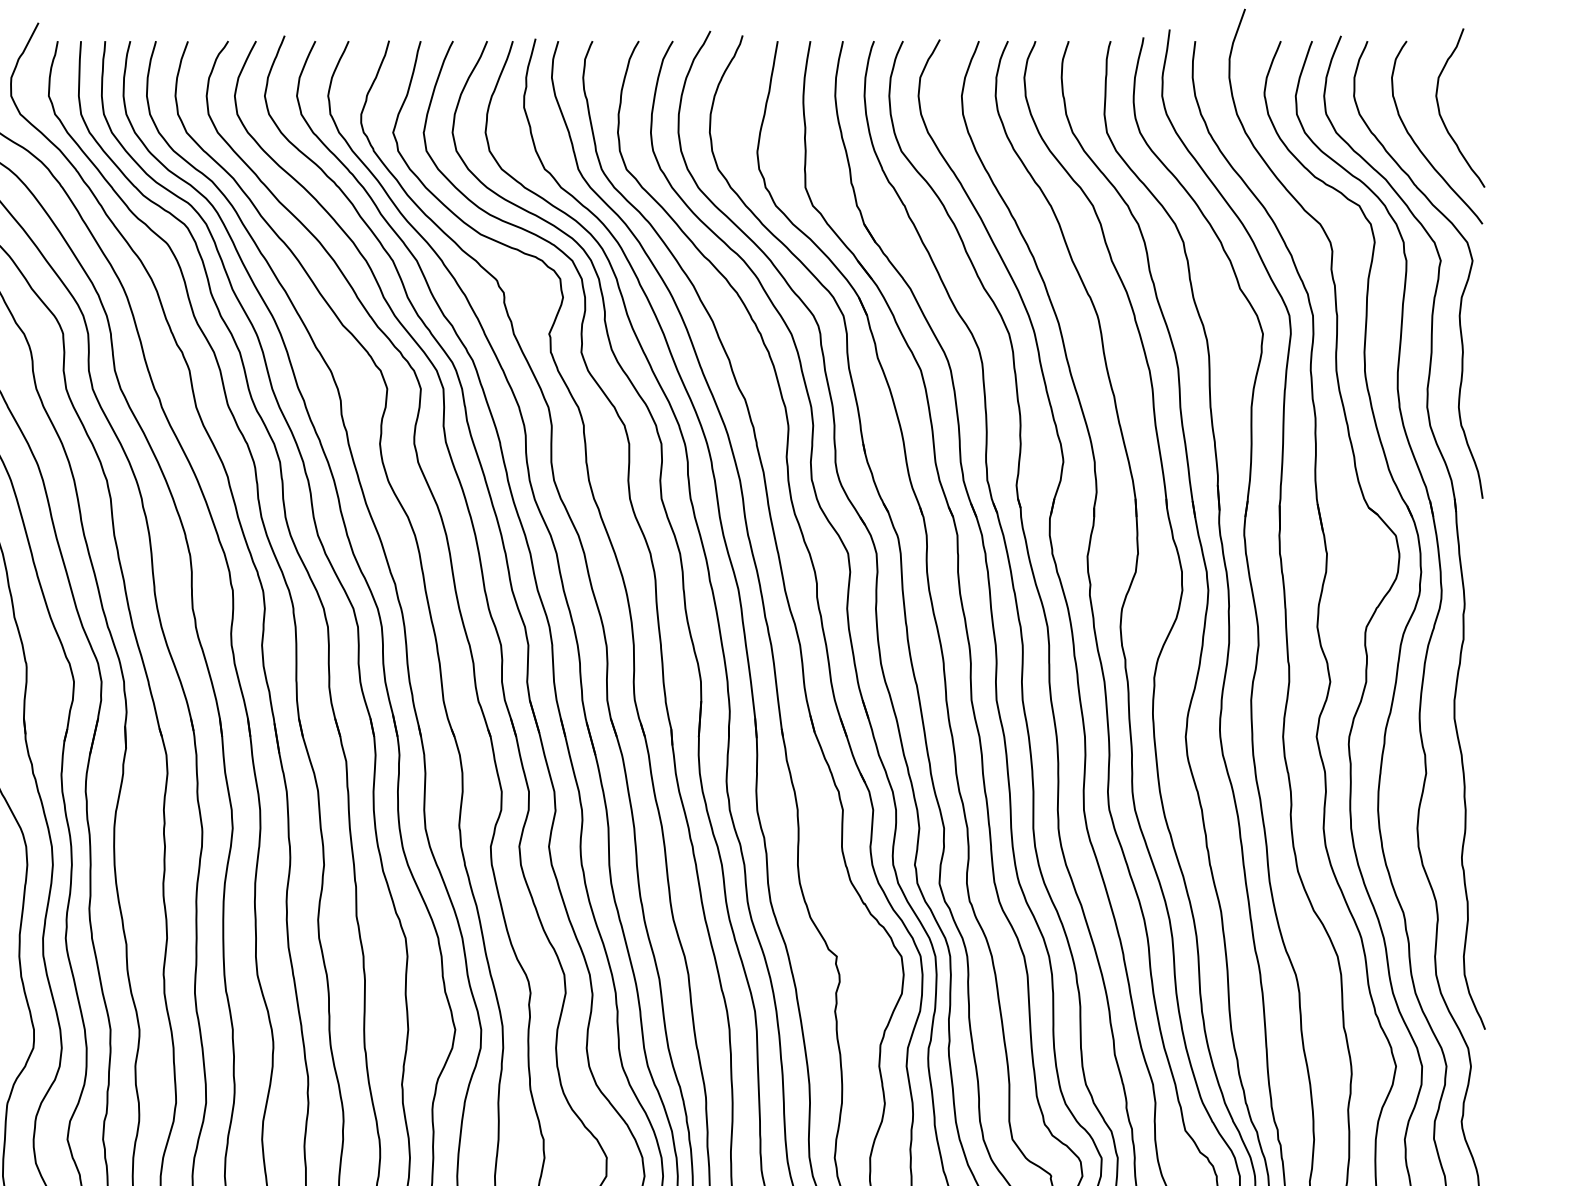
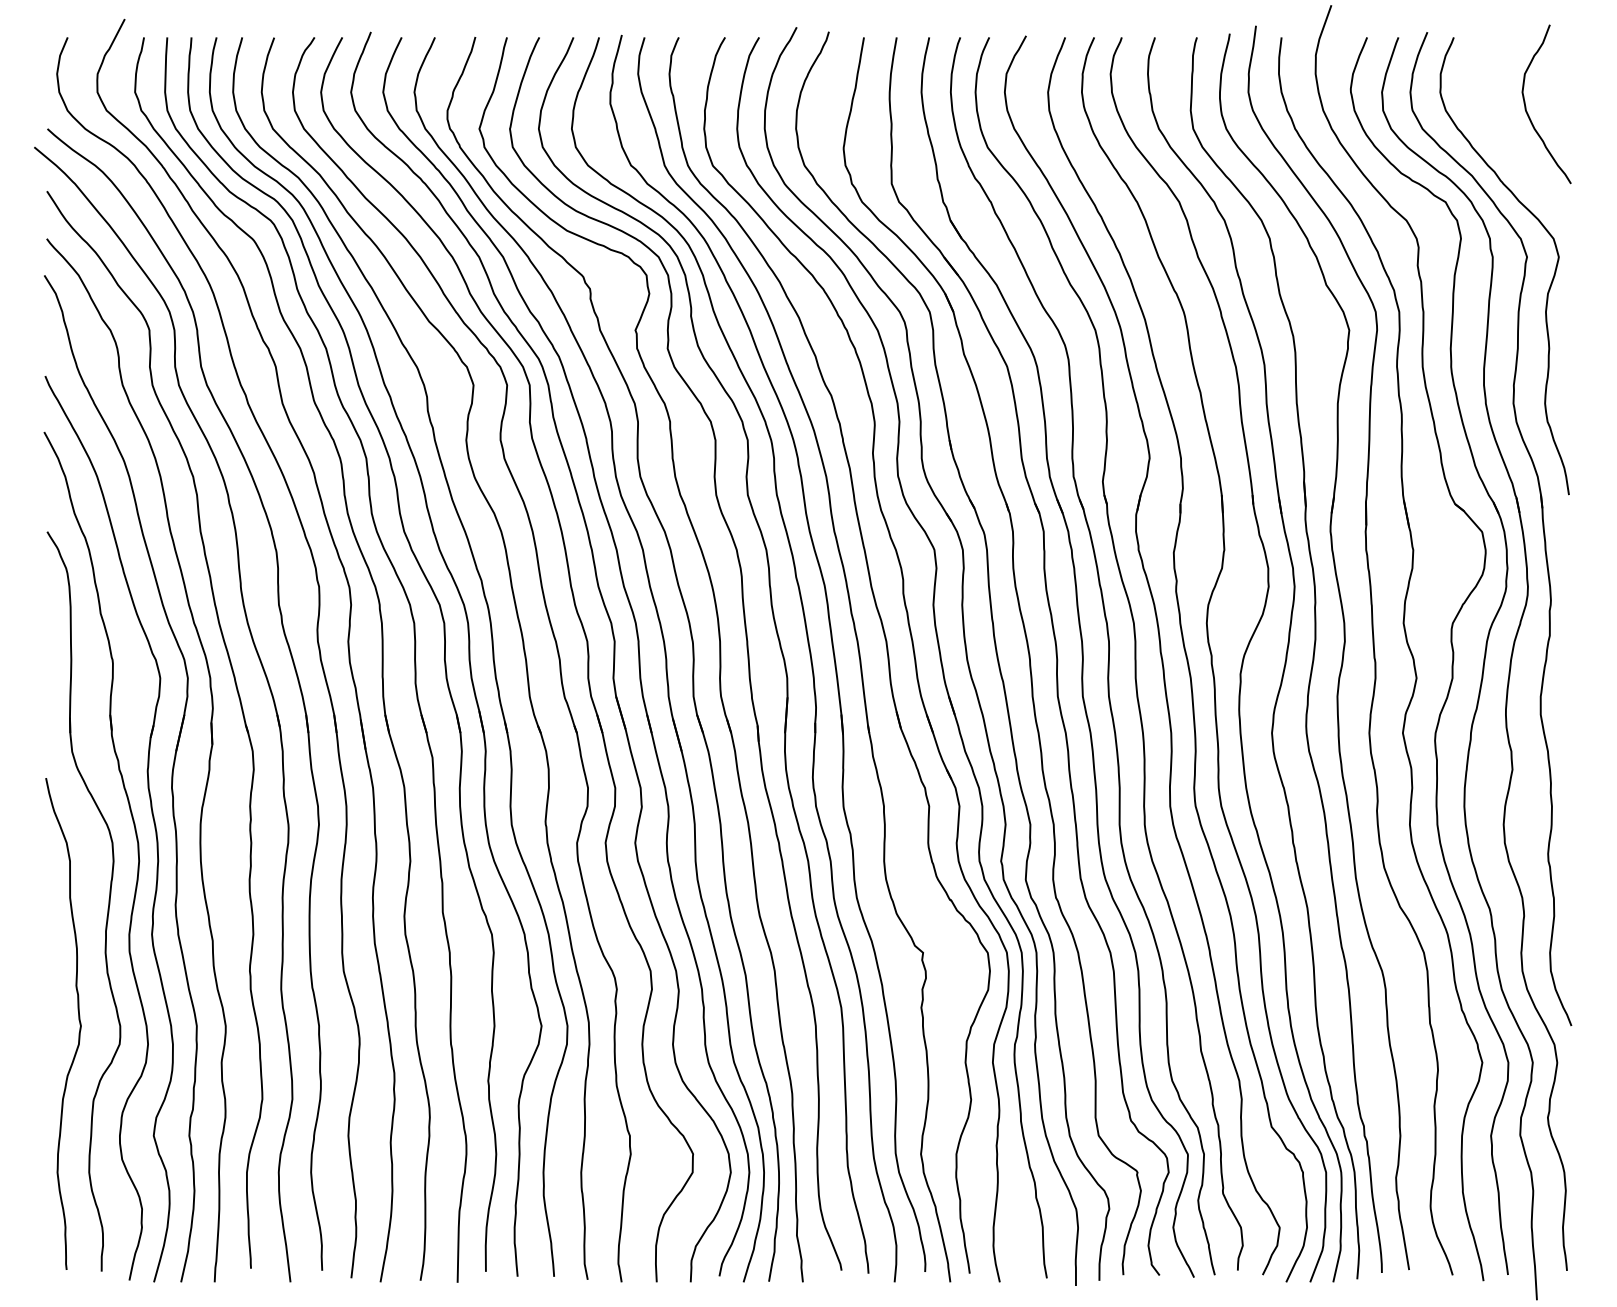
curve: (1417, 144) -> (1503, 140), removed

